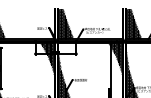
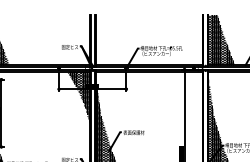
hatch: (65, 24) -> (108, 40), removed
hatch: (115, 58) -> (191, 96), removed

